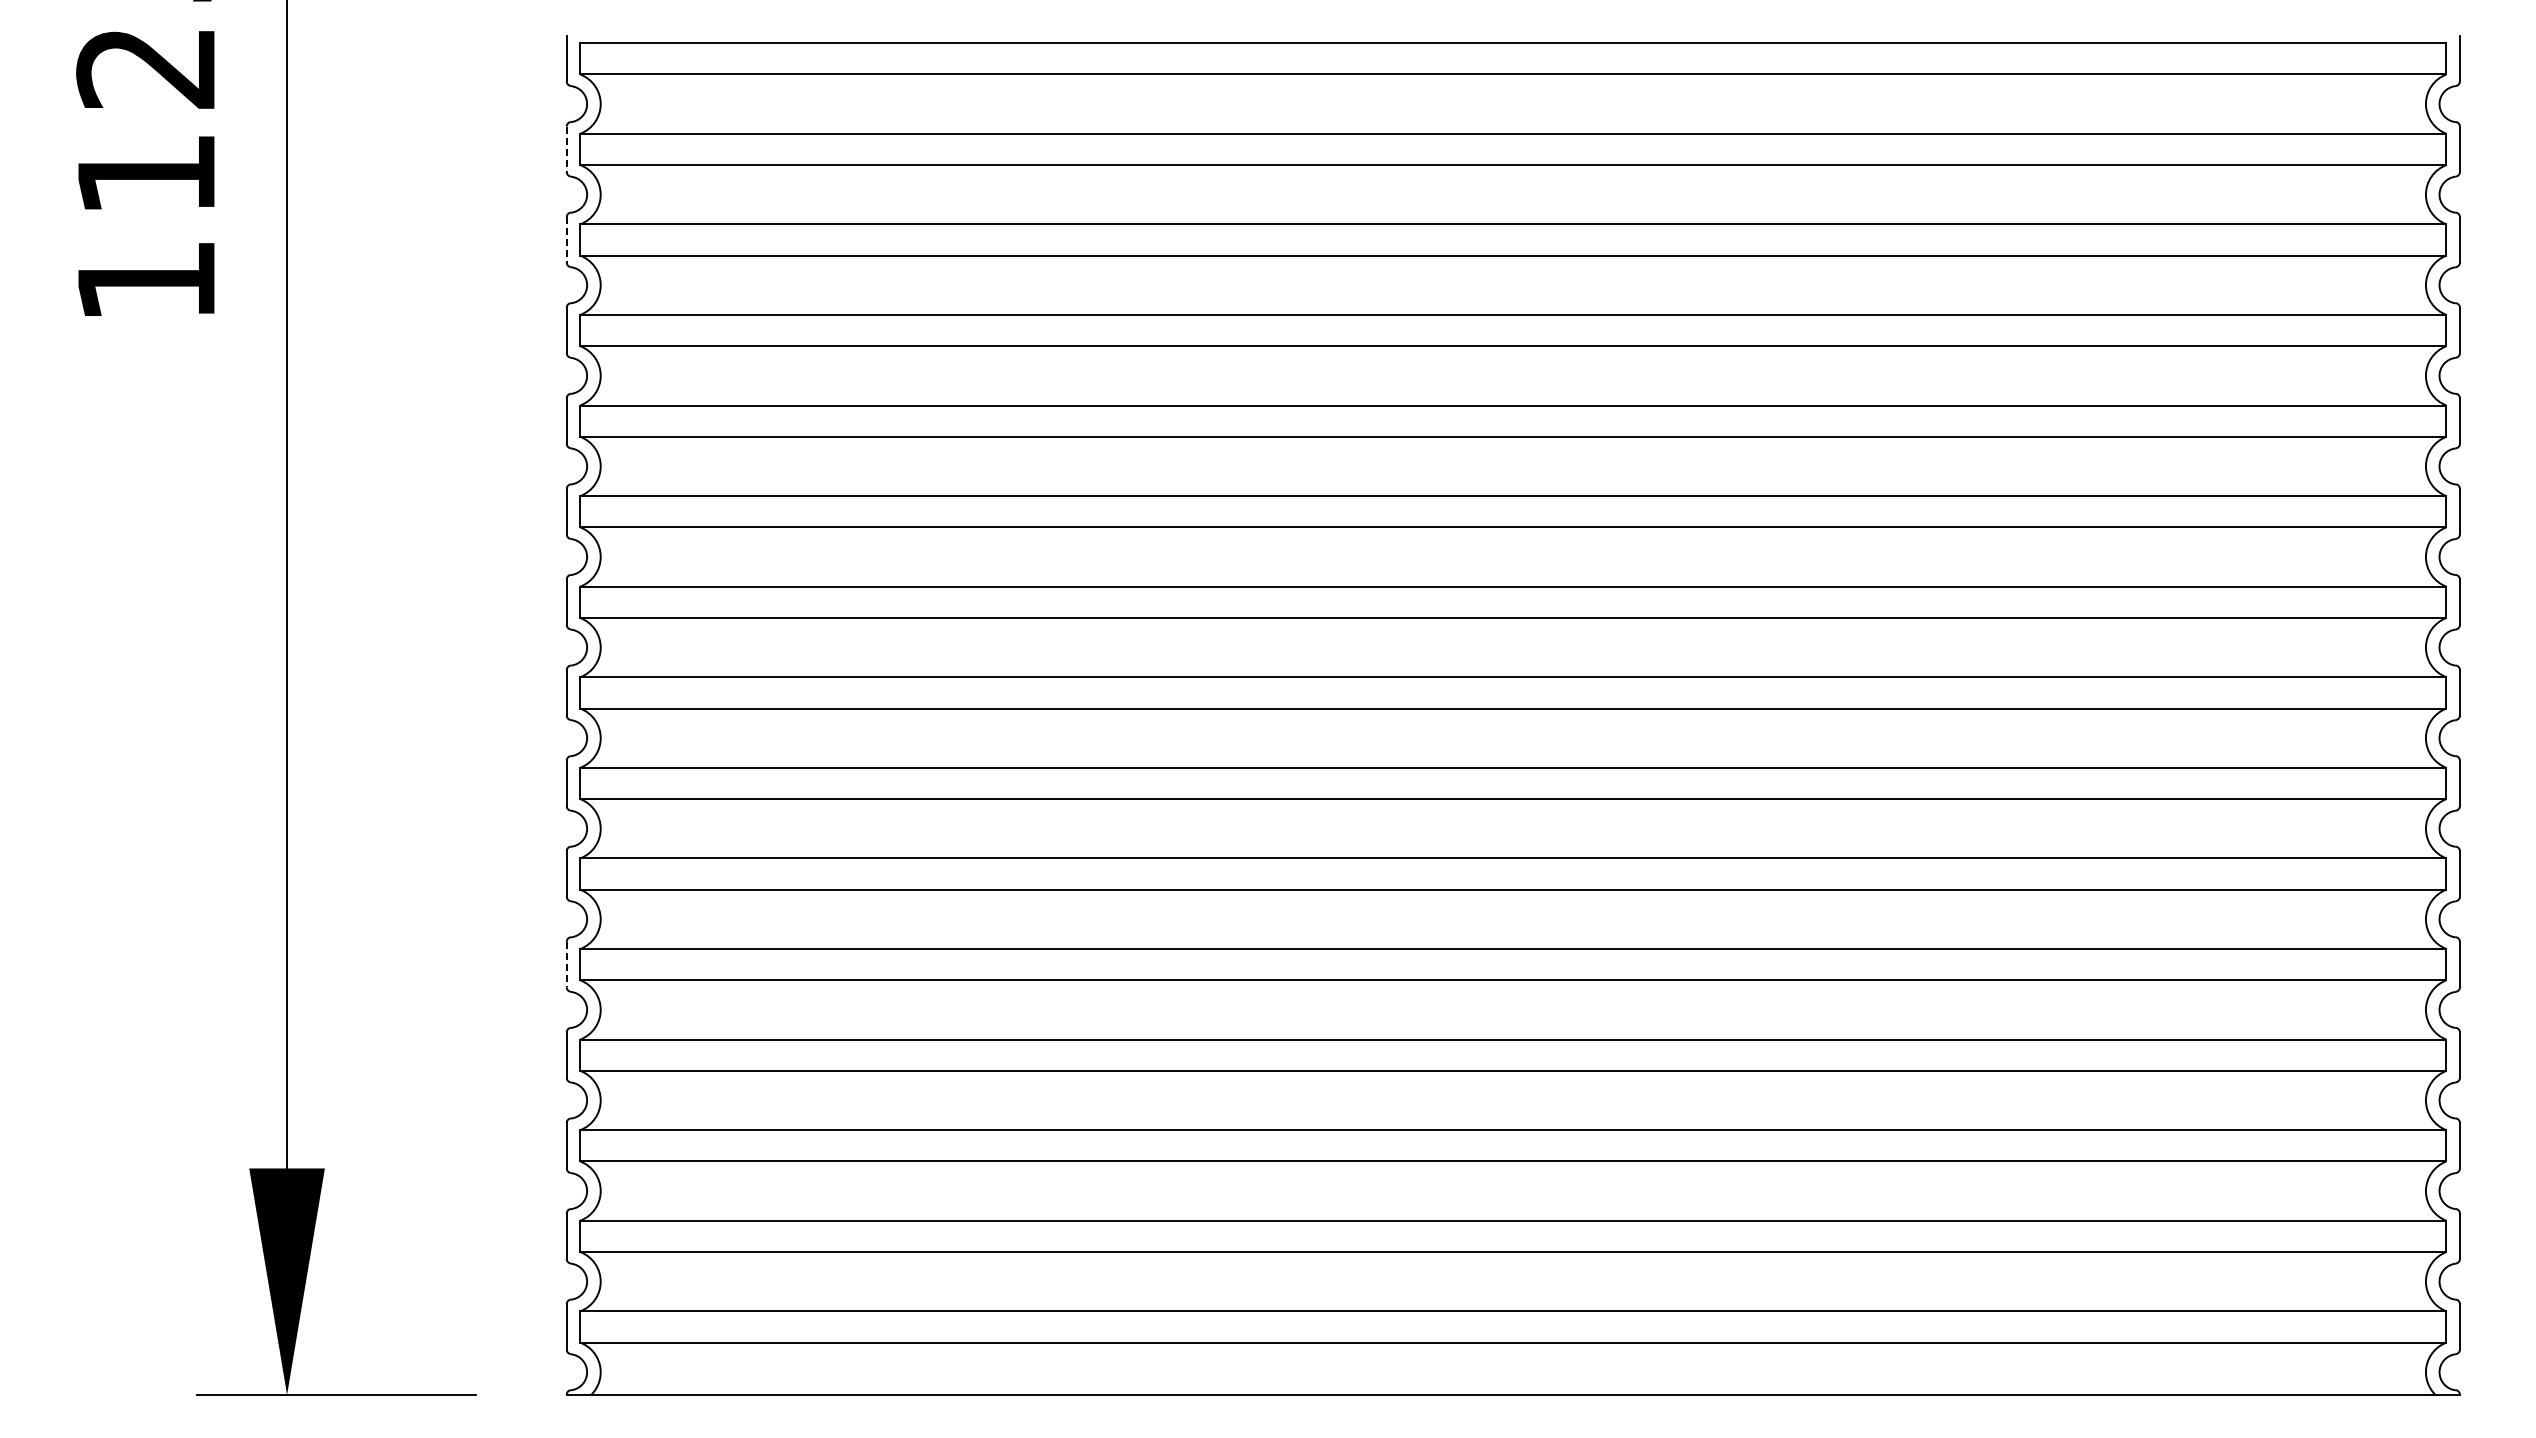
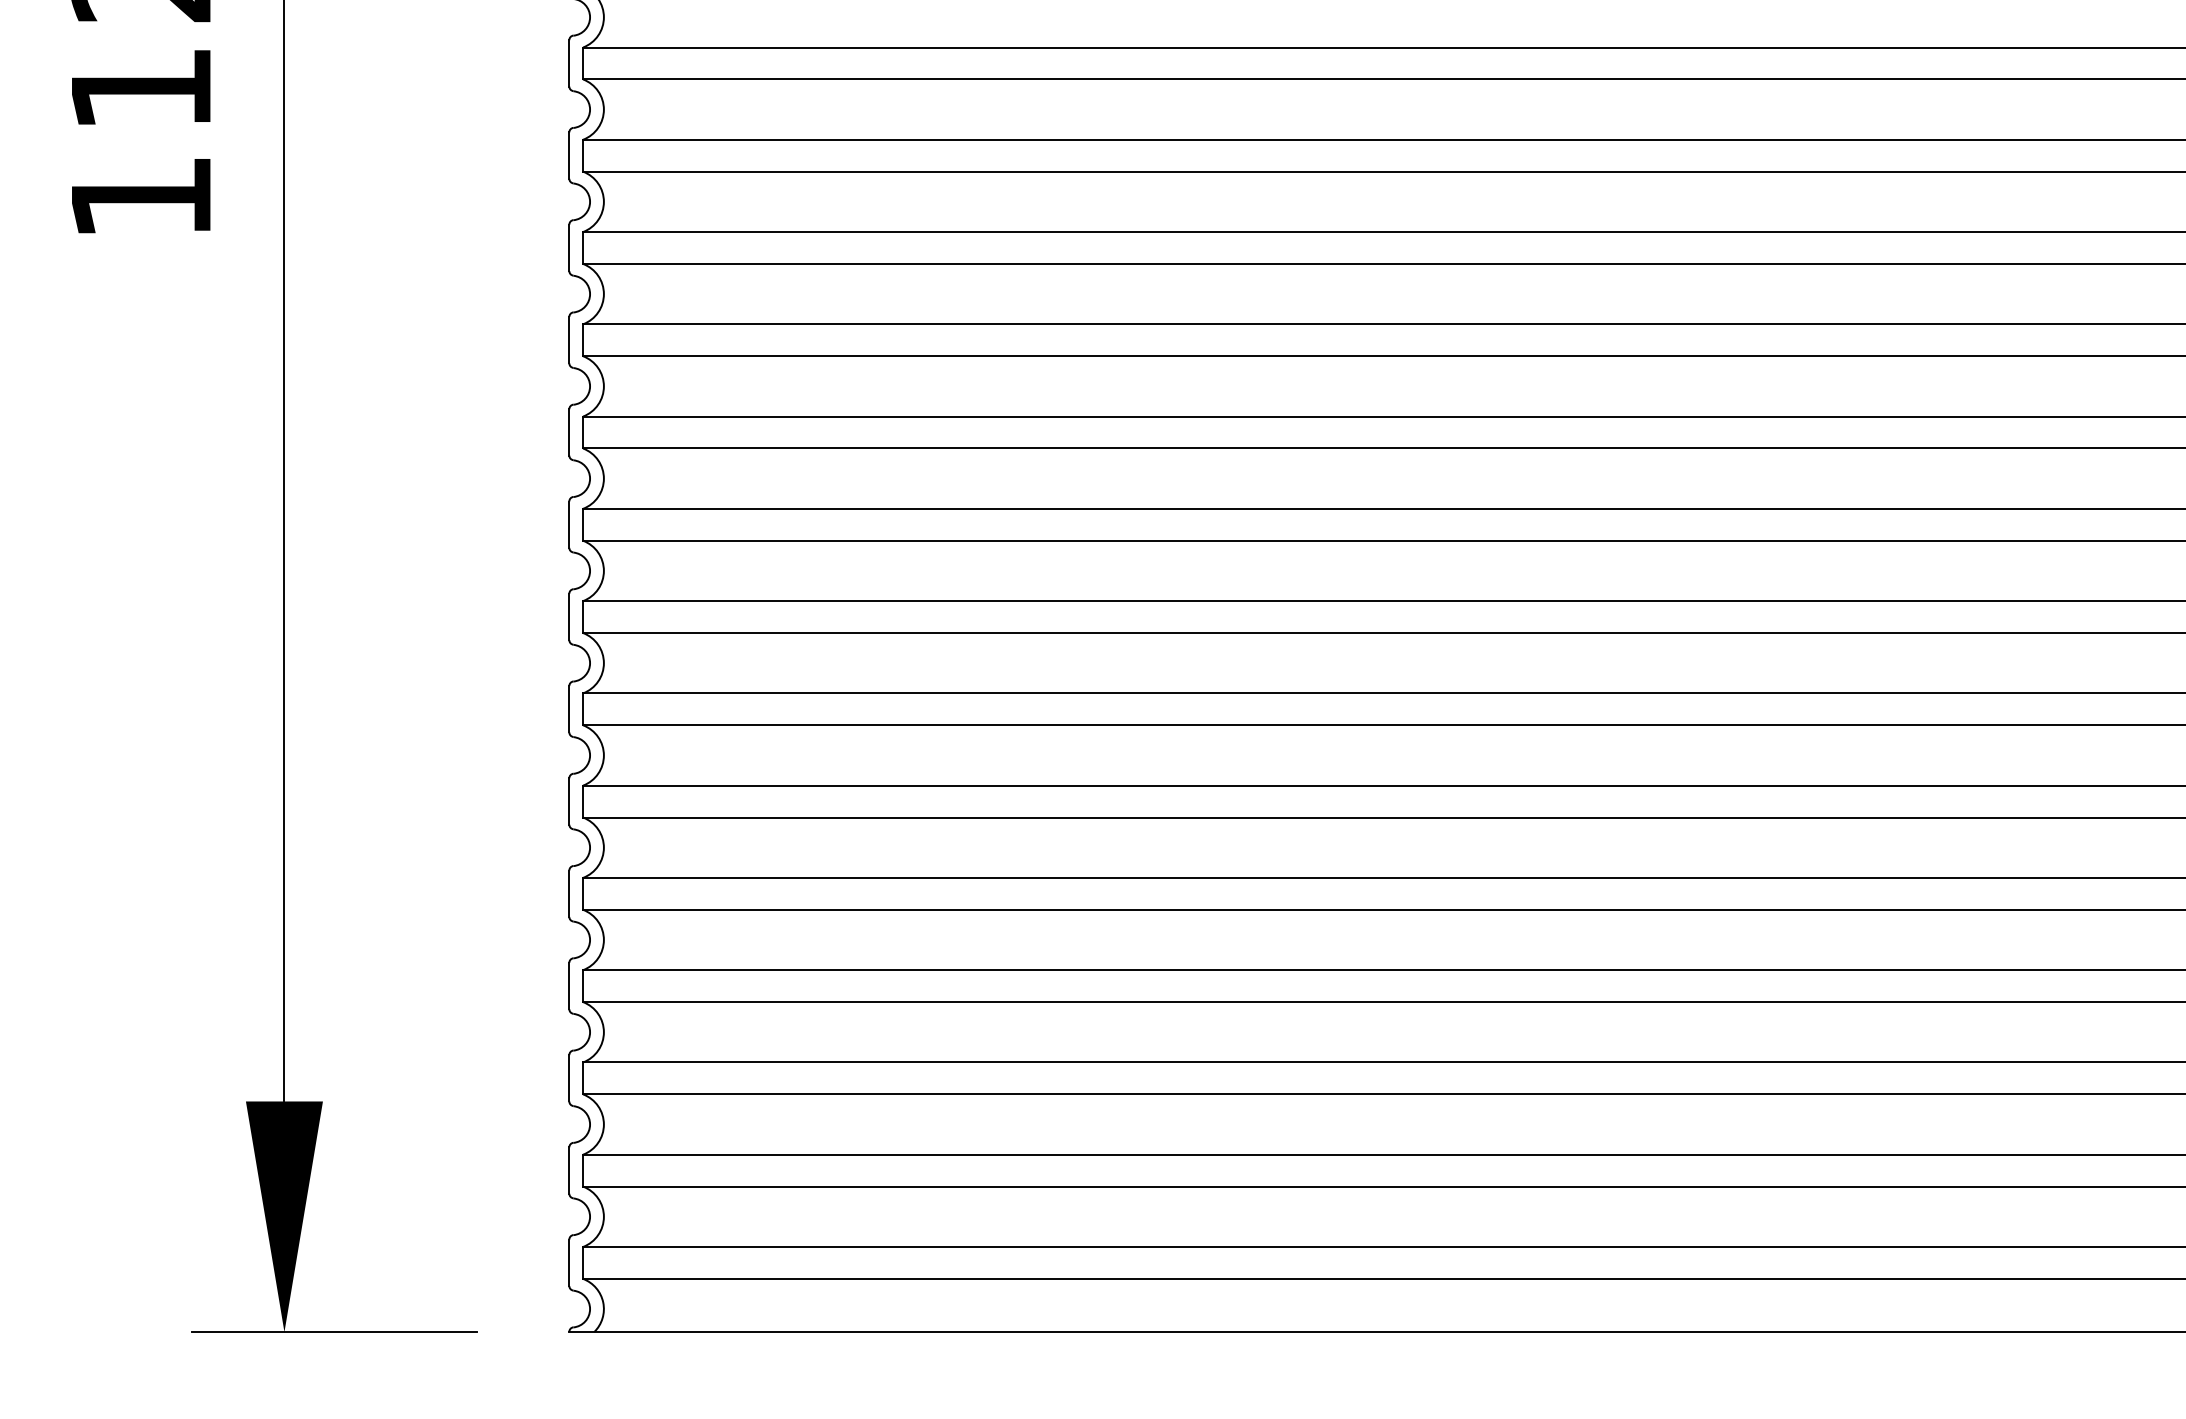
line: (566, 149) -> (569, 63), dashed -> solid
line: (566, 239) -> (569, 155), dashed -> solid
line: (566, 964) -> (569, 893), dashed -> solid

